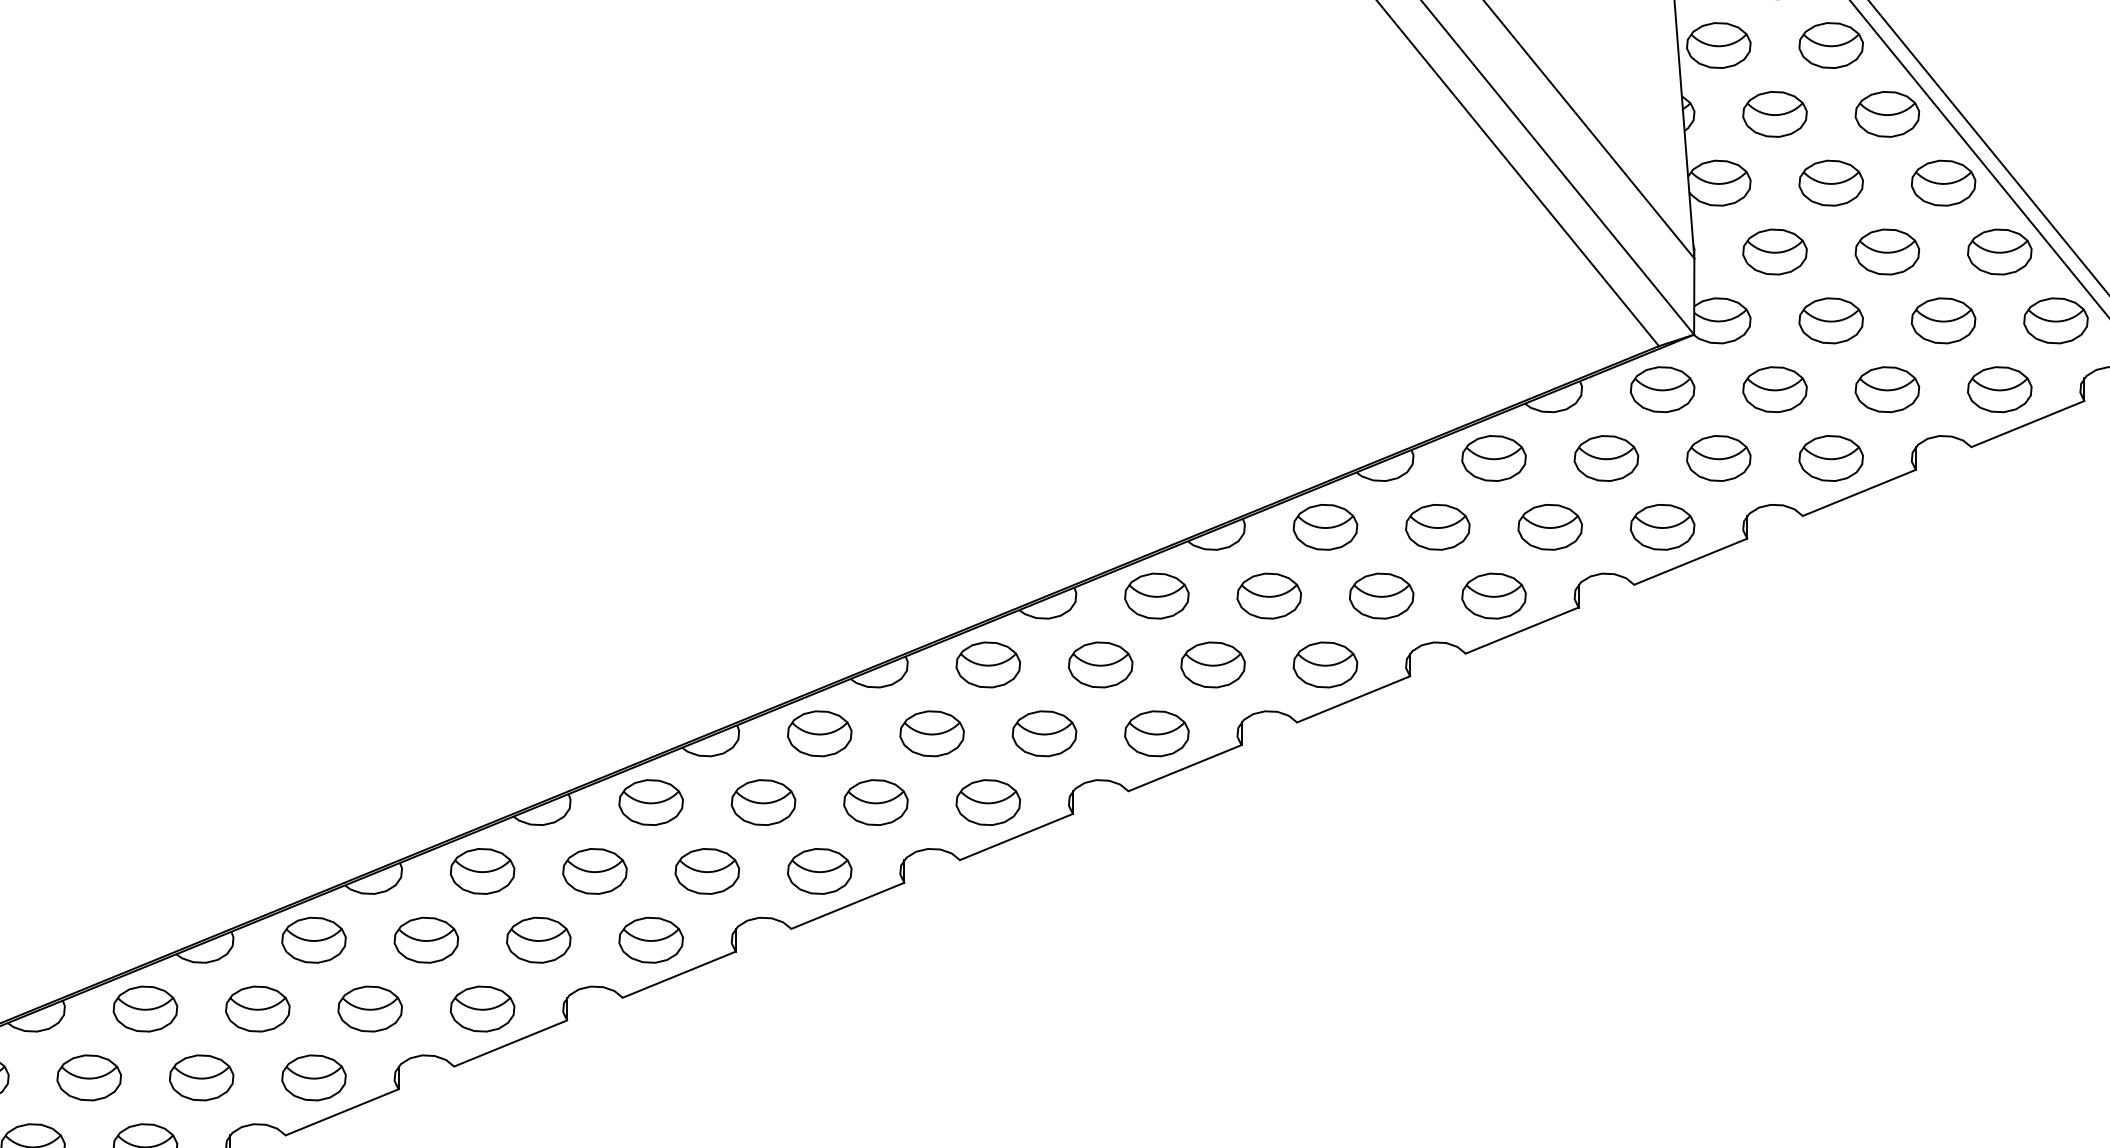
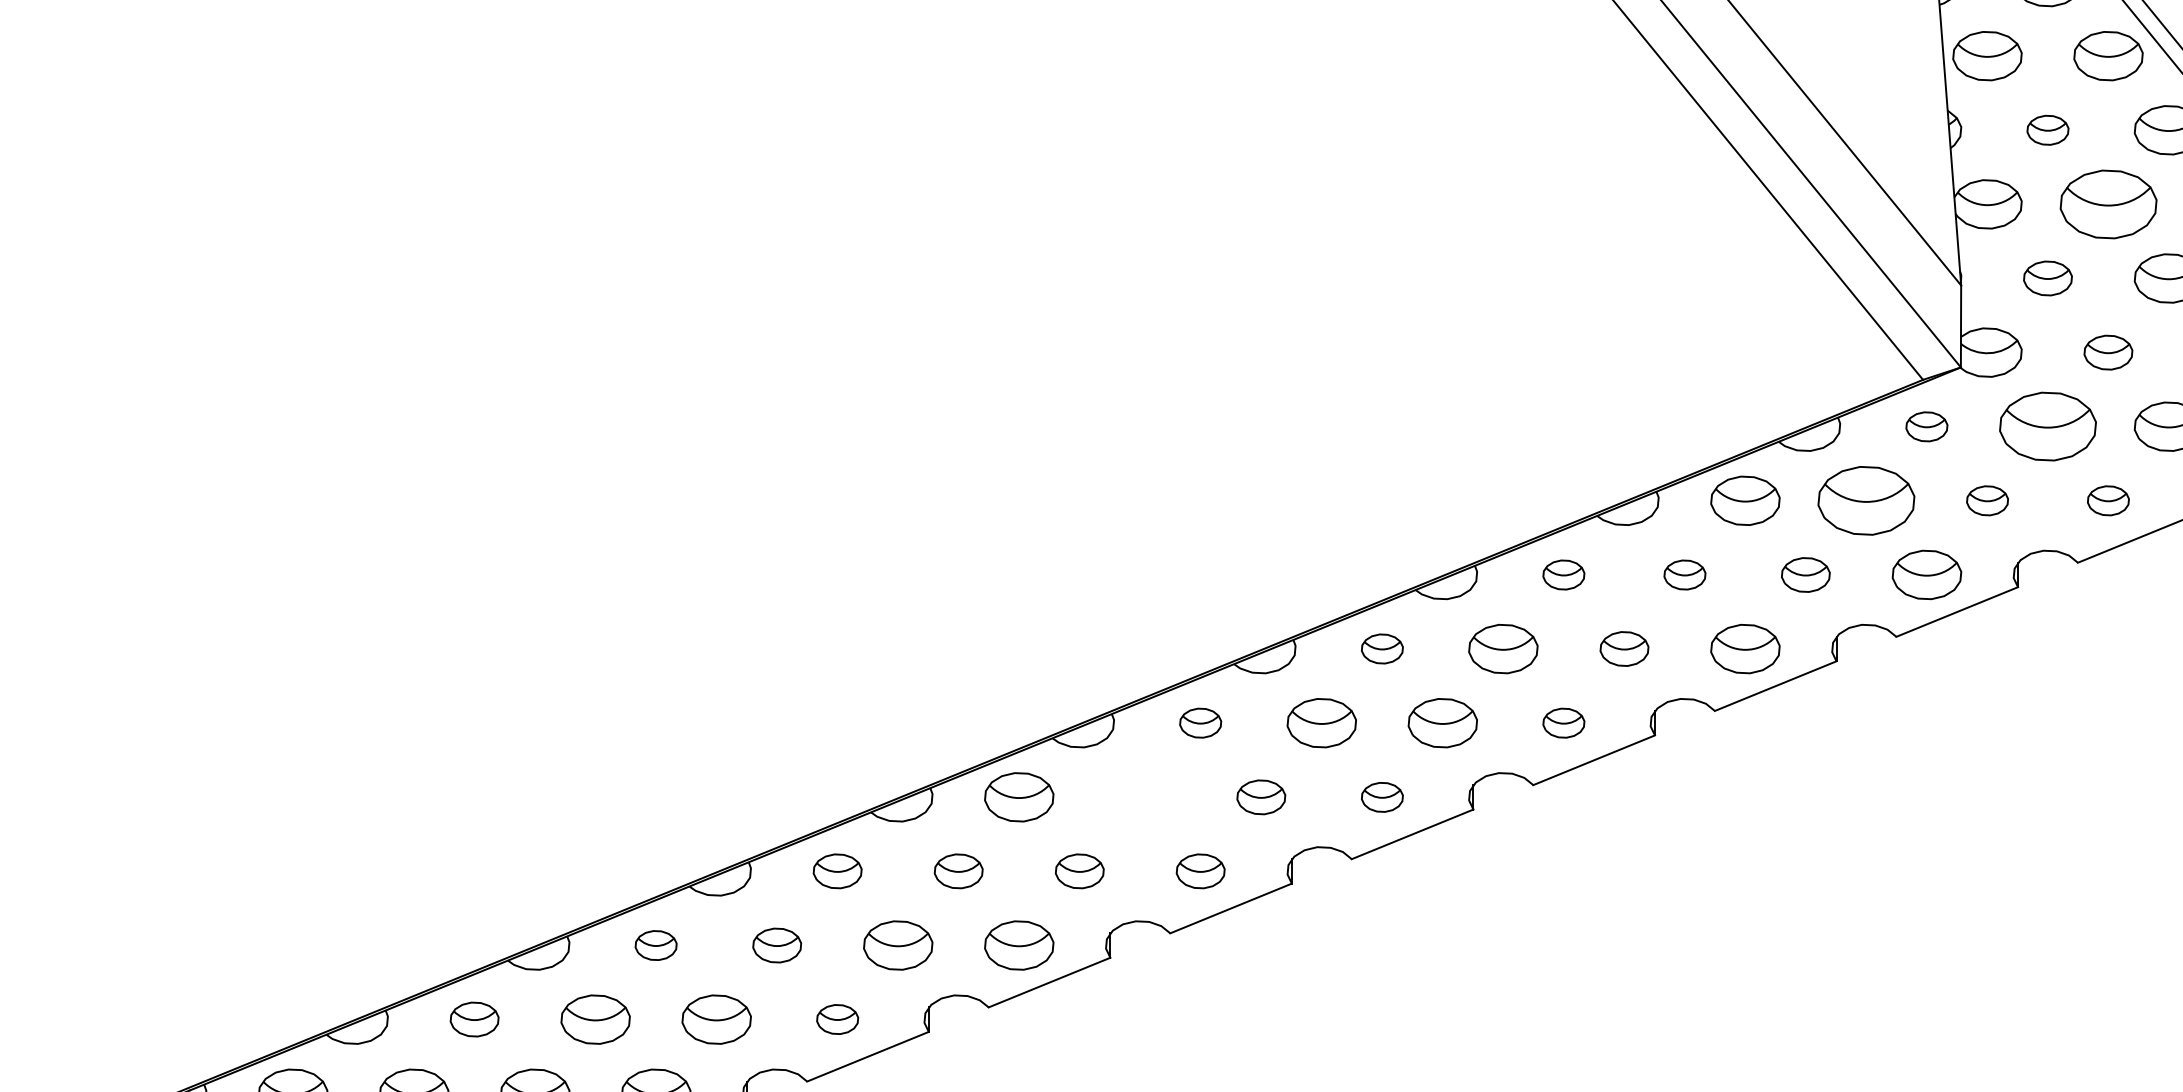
part: (1774, 114) -> (2047, 130), size x0.6
part: (1830, 182) -> (2107, 203), size x1.4
part: (1774, 251) -> (2047, 277), size x0.7
part: (1830, 320) -> (2107, 352), size x0.7
part: (1662, 389) -> (1926, 426), size x0.6
part: (1774, 389) -> (2047, 426), size x1.4
part: (1606, 458) -> (1866, 500), size x1.4
part: (1718, 458) -> (1987, 500), size x0.6
part: (1830, 458) -> (2107, 500), size x0.6
part: (1325, 527) -> (1563, 575), size x0.6
part: (1437, 527) -> (1684, 575), size x0.6
part: (1549, 527) -> (1805, 575), size x0.7
part: (1156, 595) -> (1381, 648), size x0.6
part: (1381, 595) -> (1624, 648), size x0.7
part: (987, 664) -> (1199, 722), size x0.6
part: (1325, 664) -> (1563, 722), size x0.6
part: (931, 733) -> (1139, 796), removed
part: (1044, 733) -> (1261, 796), size x0.7
part: (1156, 733) -> (1381, 796), size x0.6
part: (650, 802) -> (837, 871), size x0.7
part: (763, 802) -> (958, 871), size x0.7
part: (875, 802) -> (1079, 871), size x0.7
part: (987, 802) -> (1199, 871), size x0.7
part: (482, 871) -> (656, 945), size x0.6
part: (594, 871) -> (776, 945), size x0.7
part: (313, 939) -> (474, 1018), size x0.7
part: (650, 939) -> (837, 1018), size x0.6

